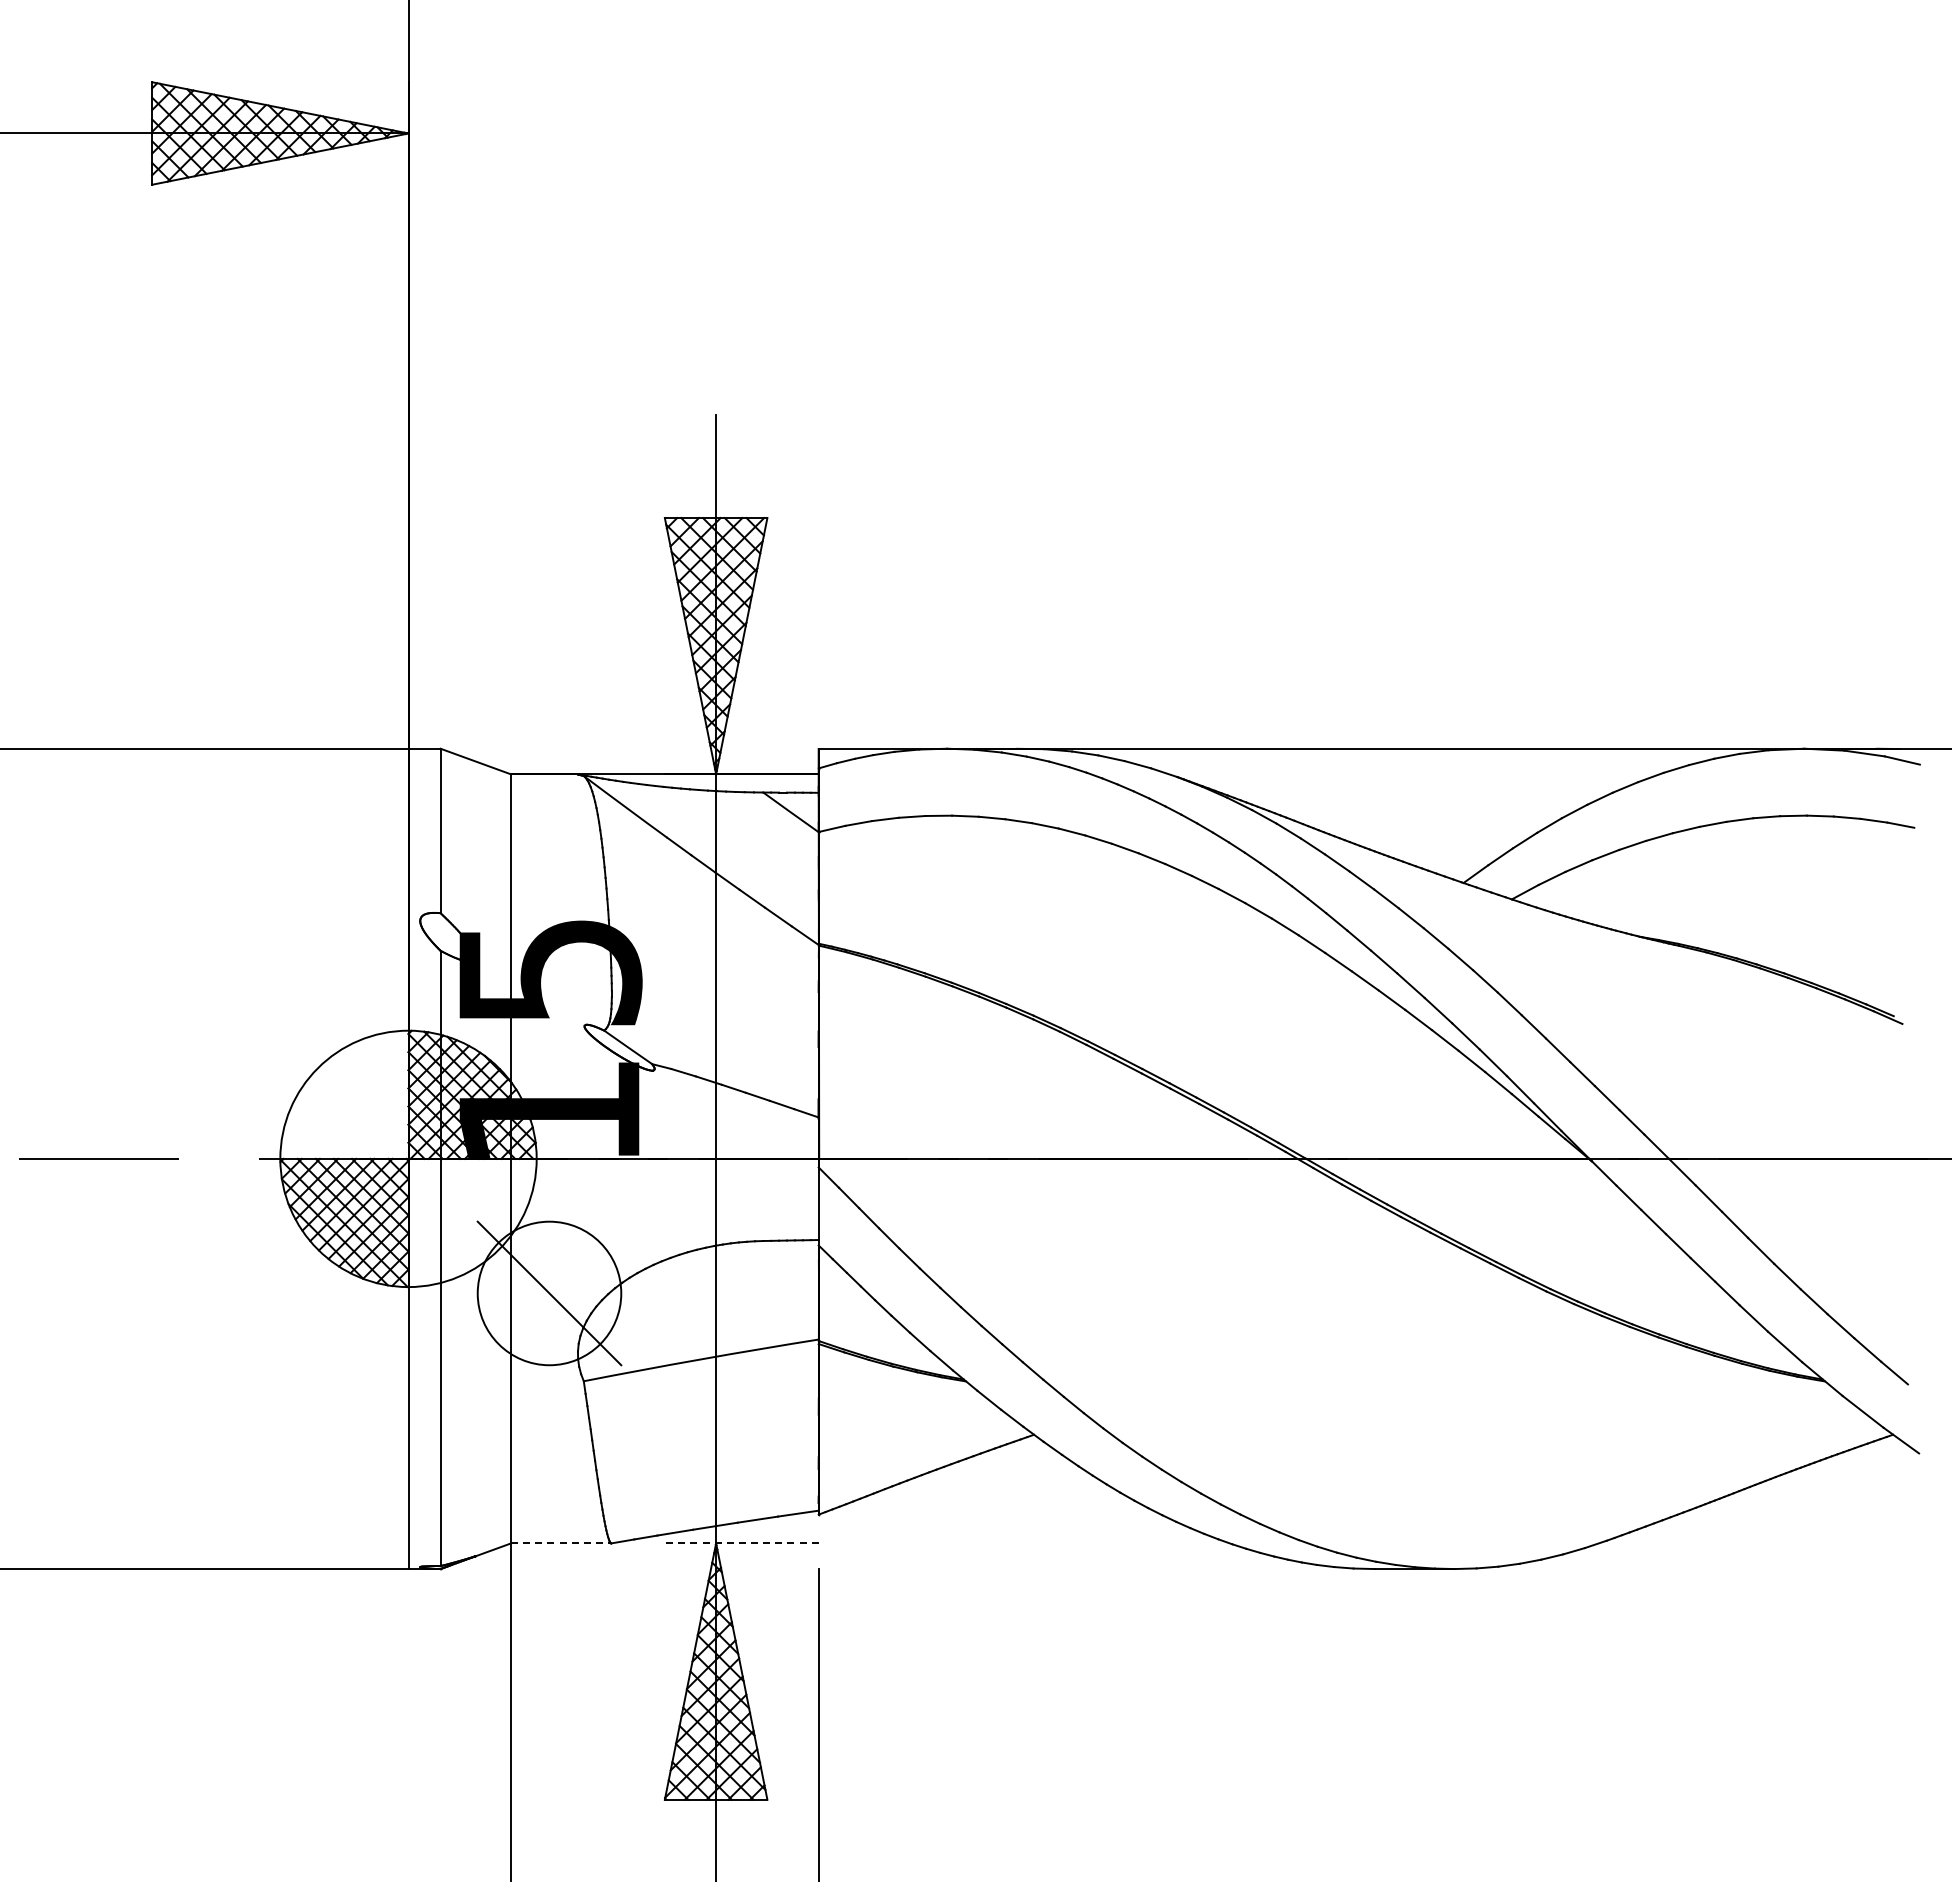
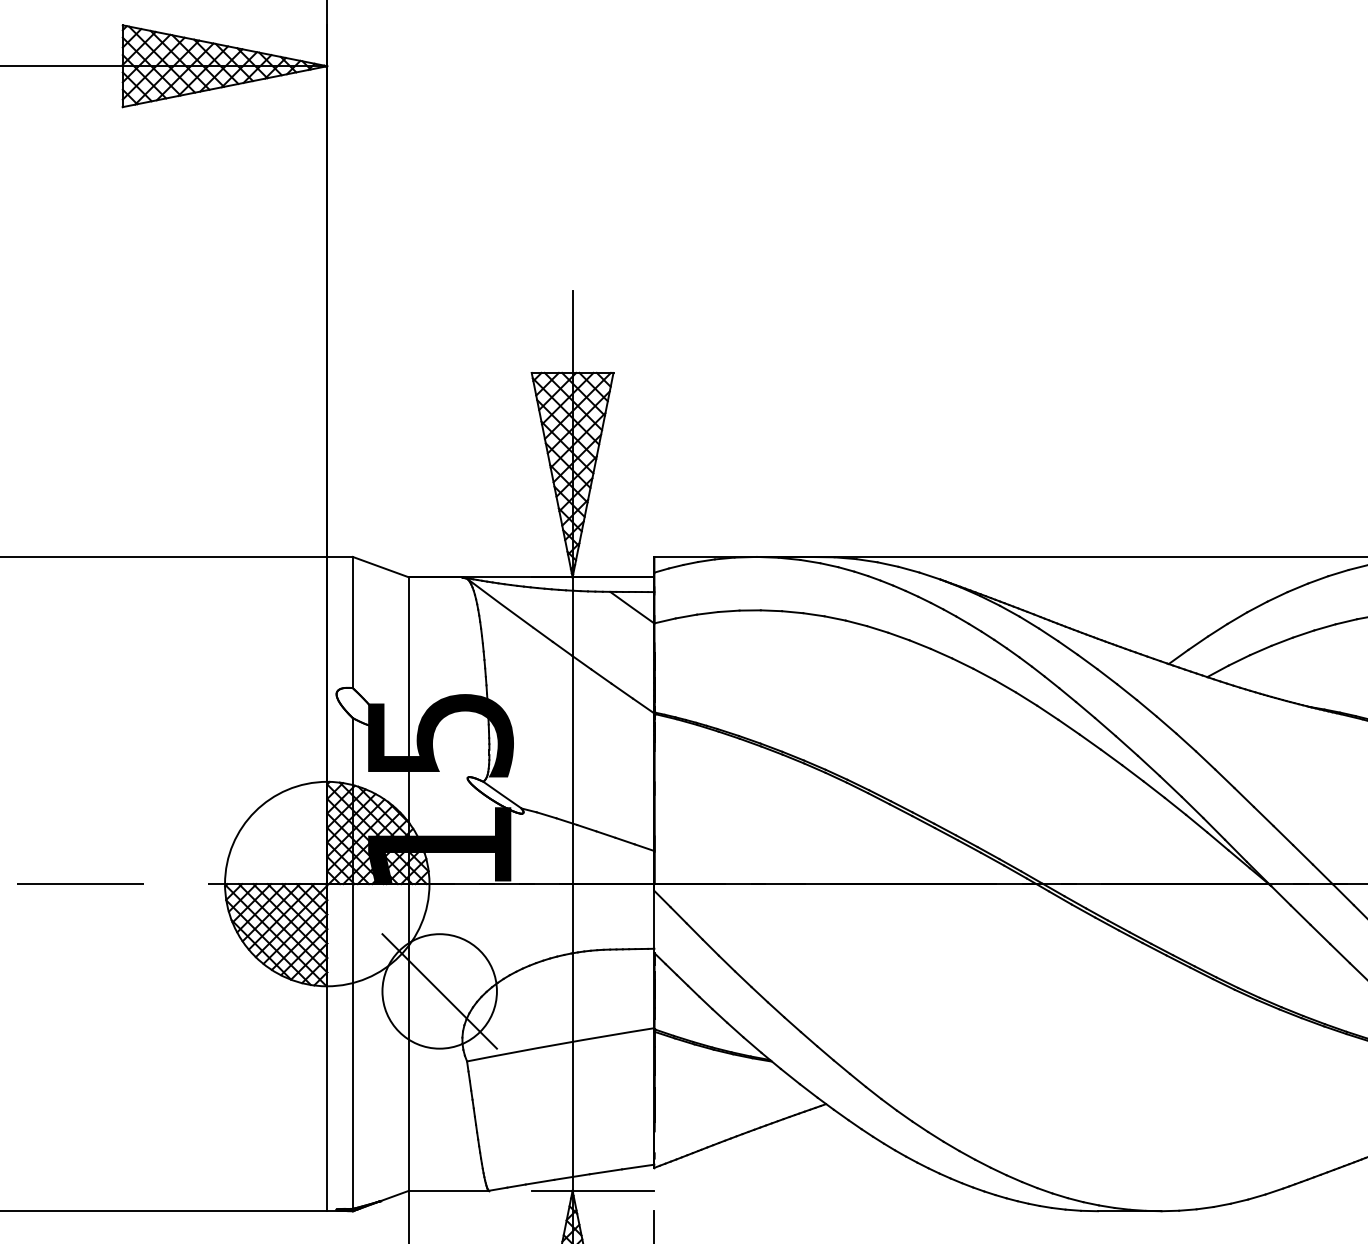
line: (561, 1543) -> (449, 1190), dashed -> solid
line: (741, 1543) -> (592, 1190), dashed -> solid

